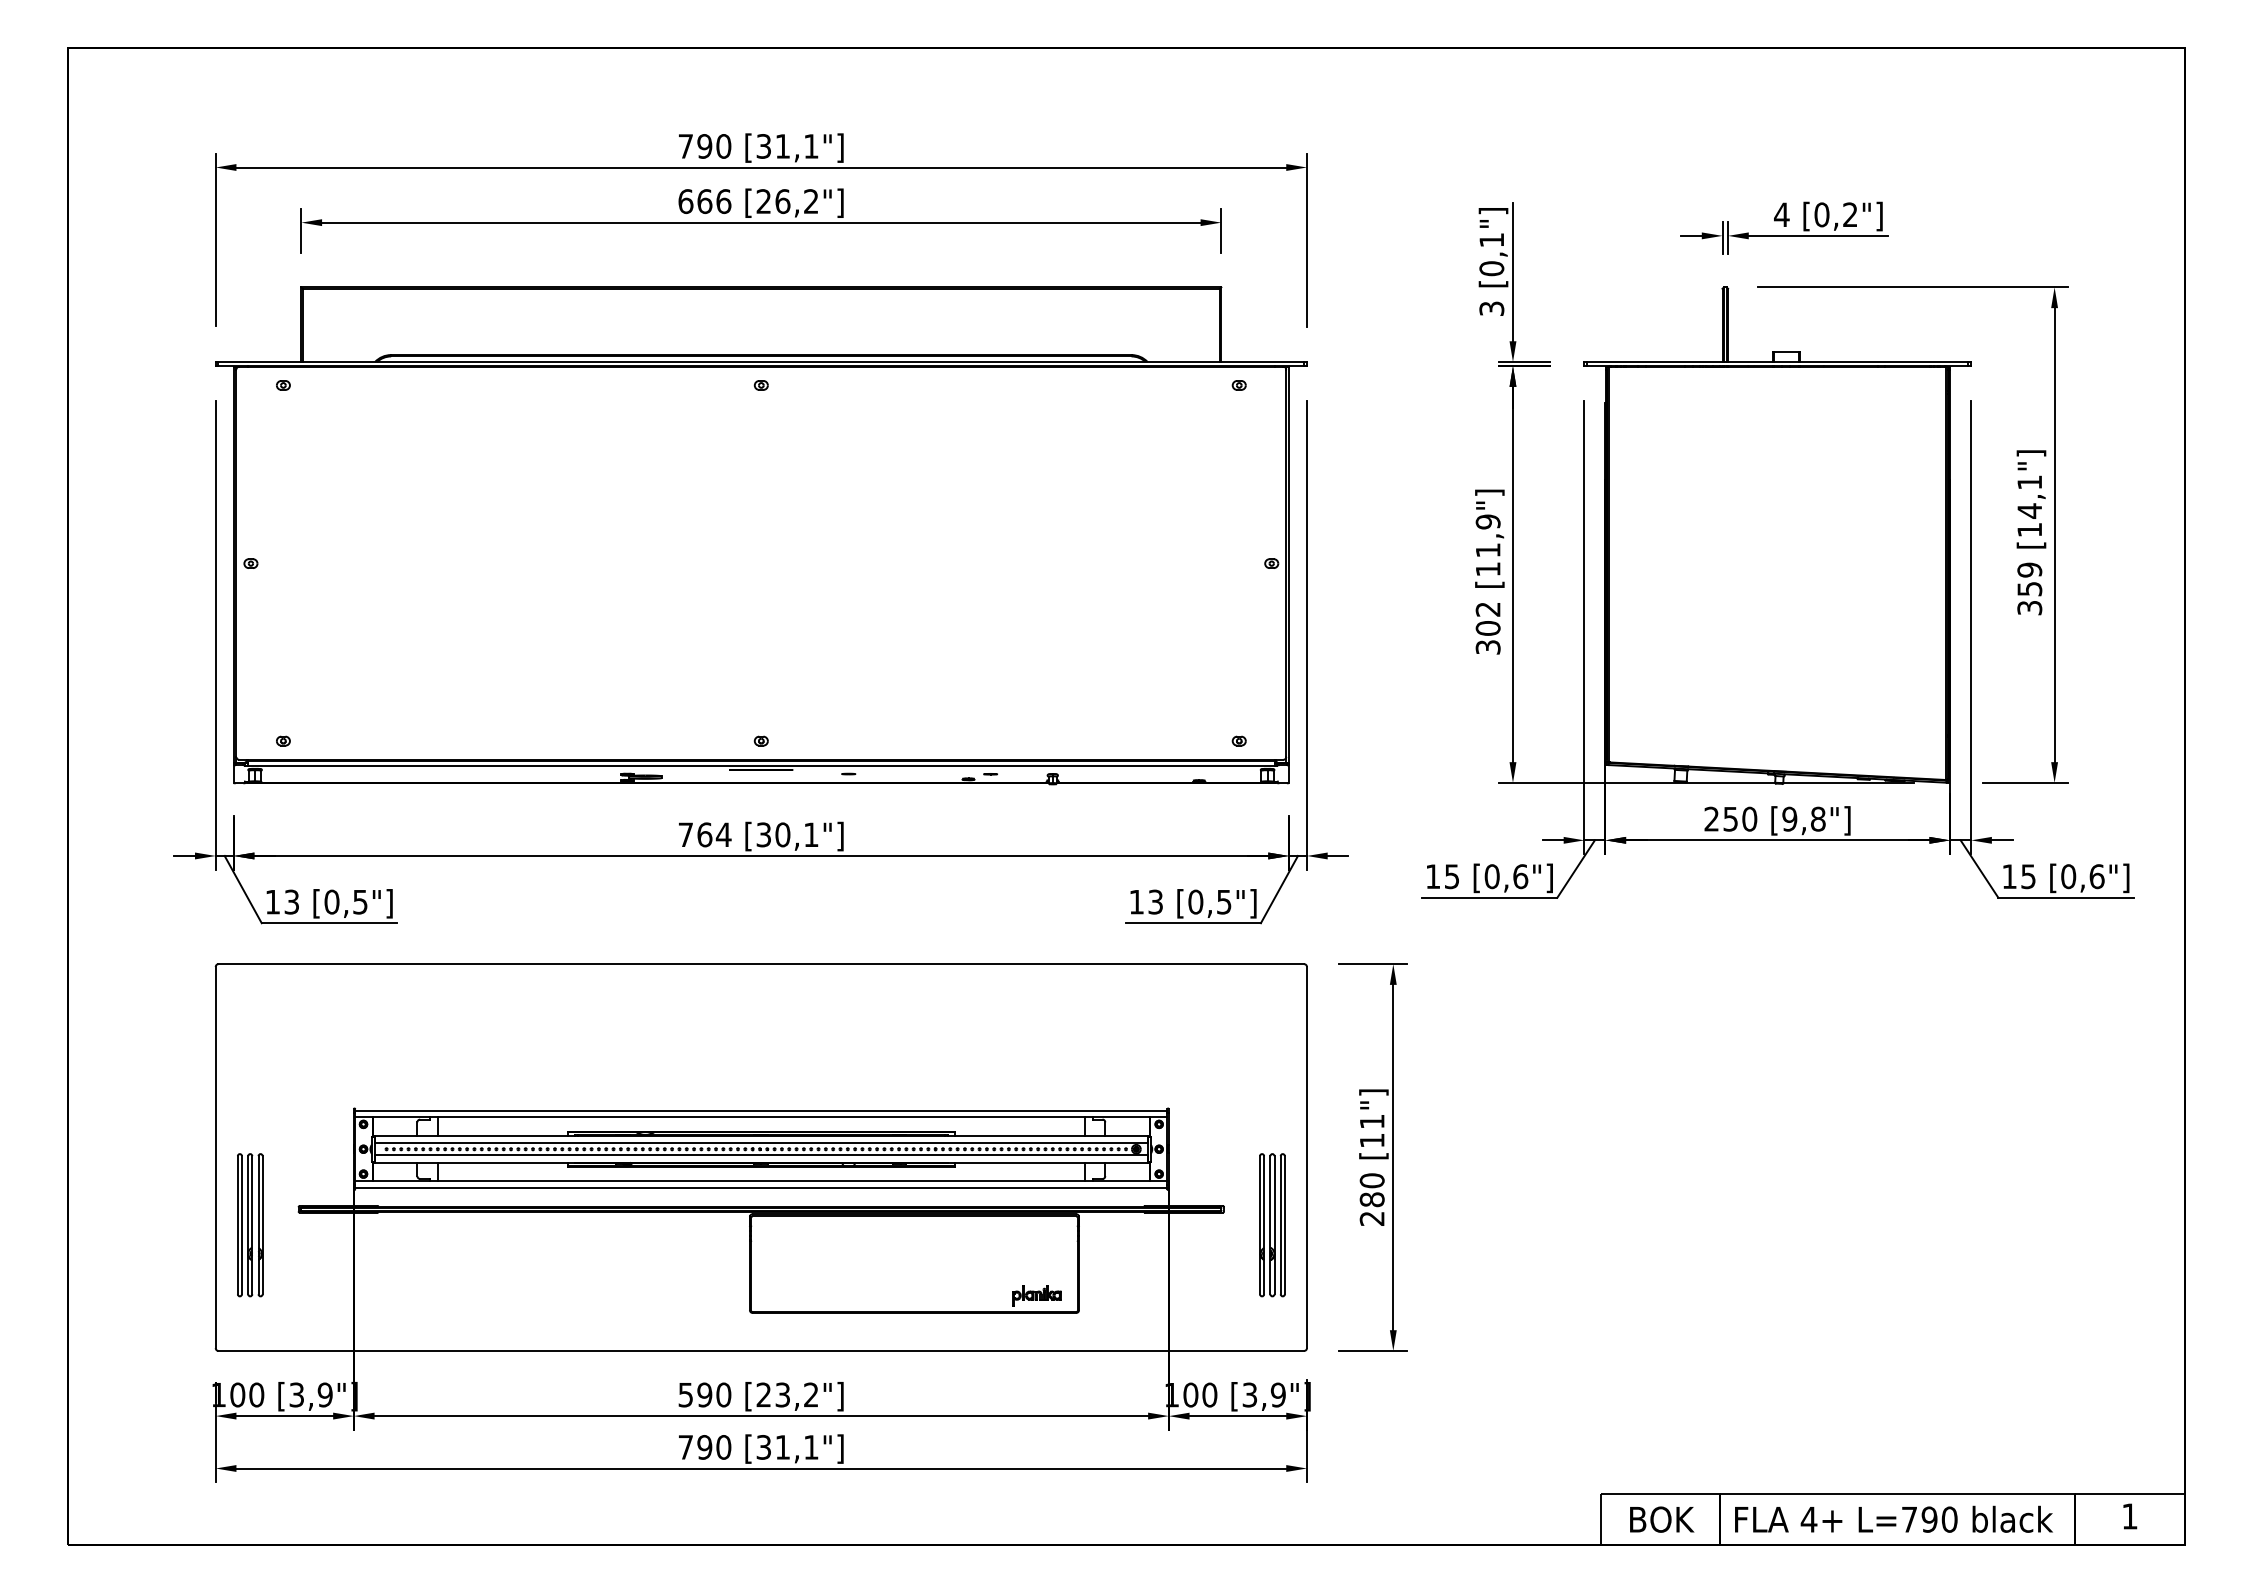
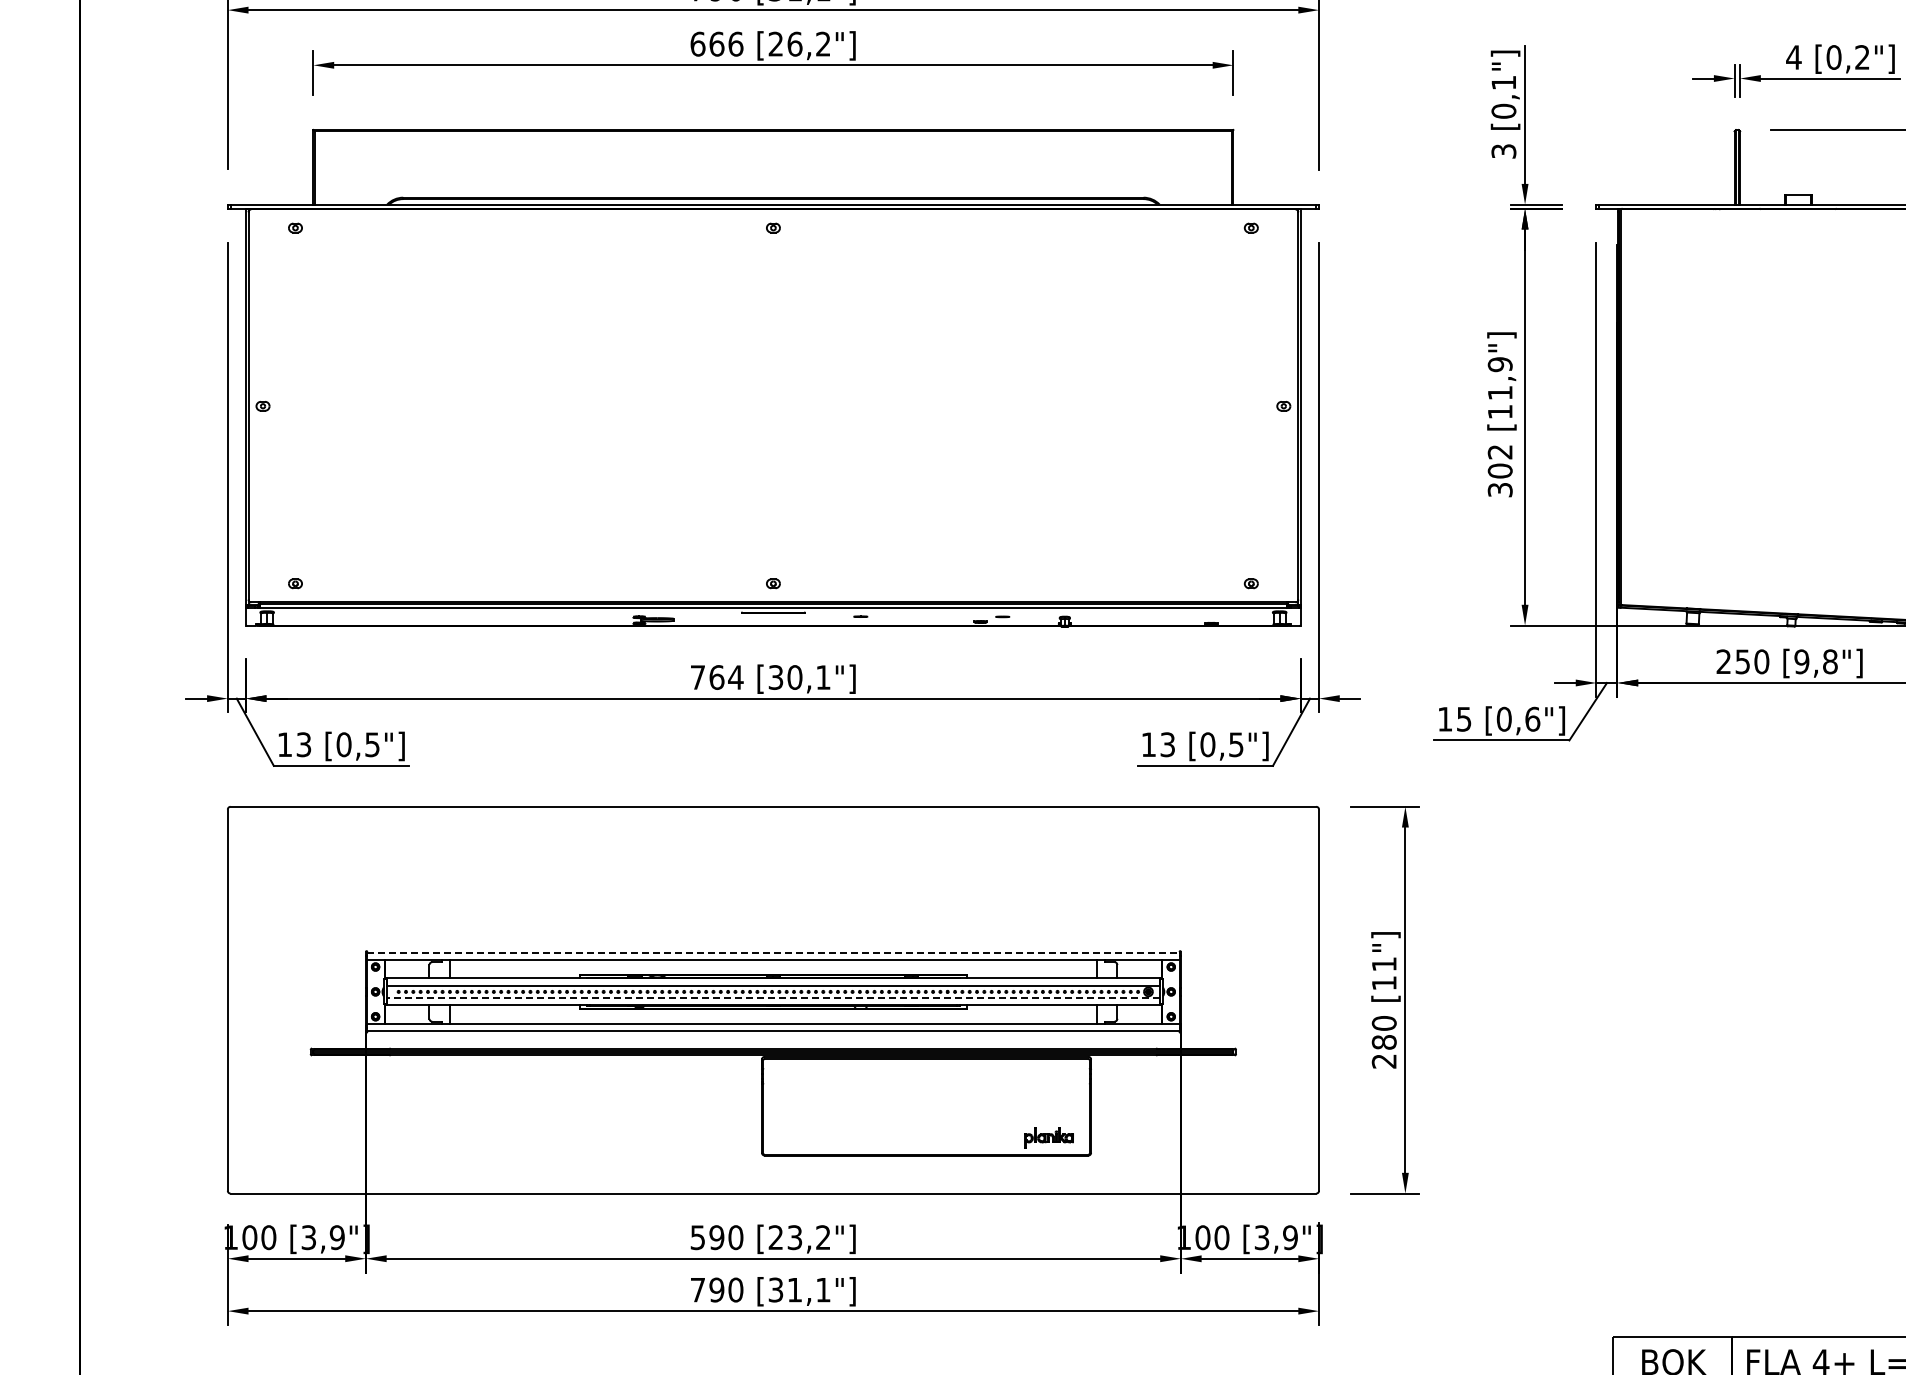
line: (761, 1110) -> (773, 953), solid -> dashed
line: (761, 1155) -> (773, 998), solid -> dashed
part: (250, 1225) -> (262, 1068), removed
part: (1272, 1225) -> (1284, 1068), removed

